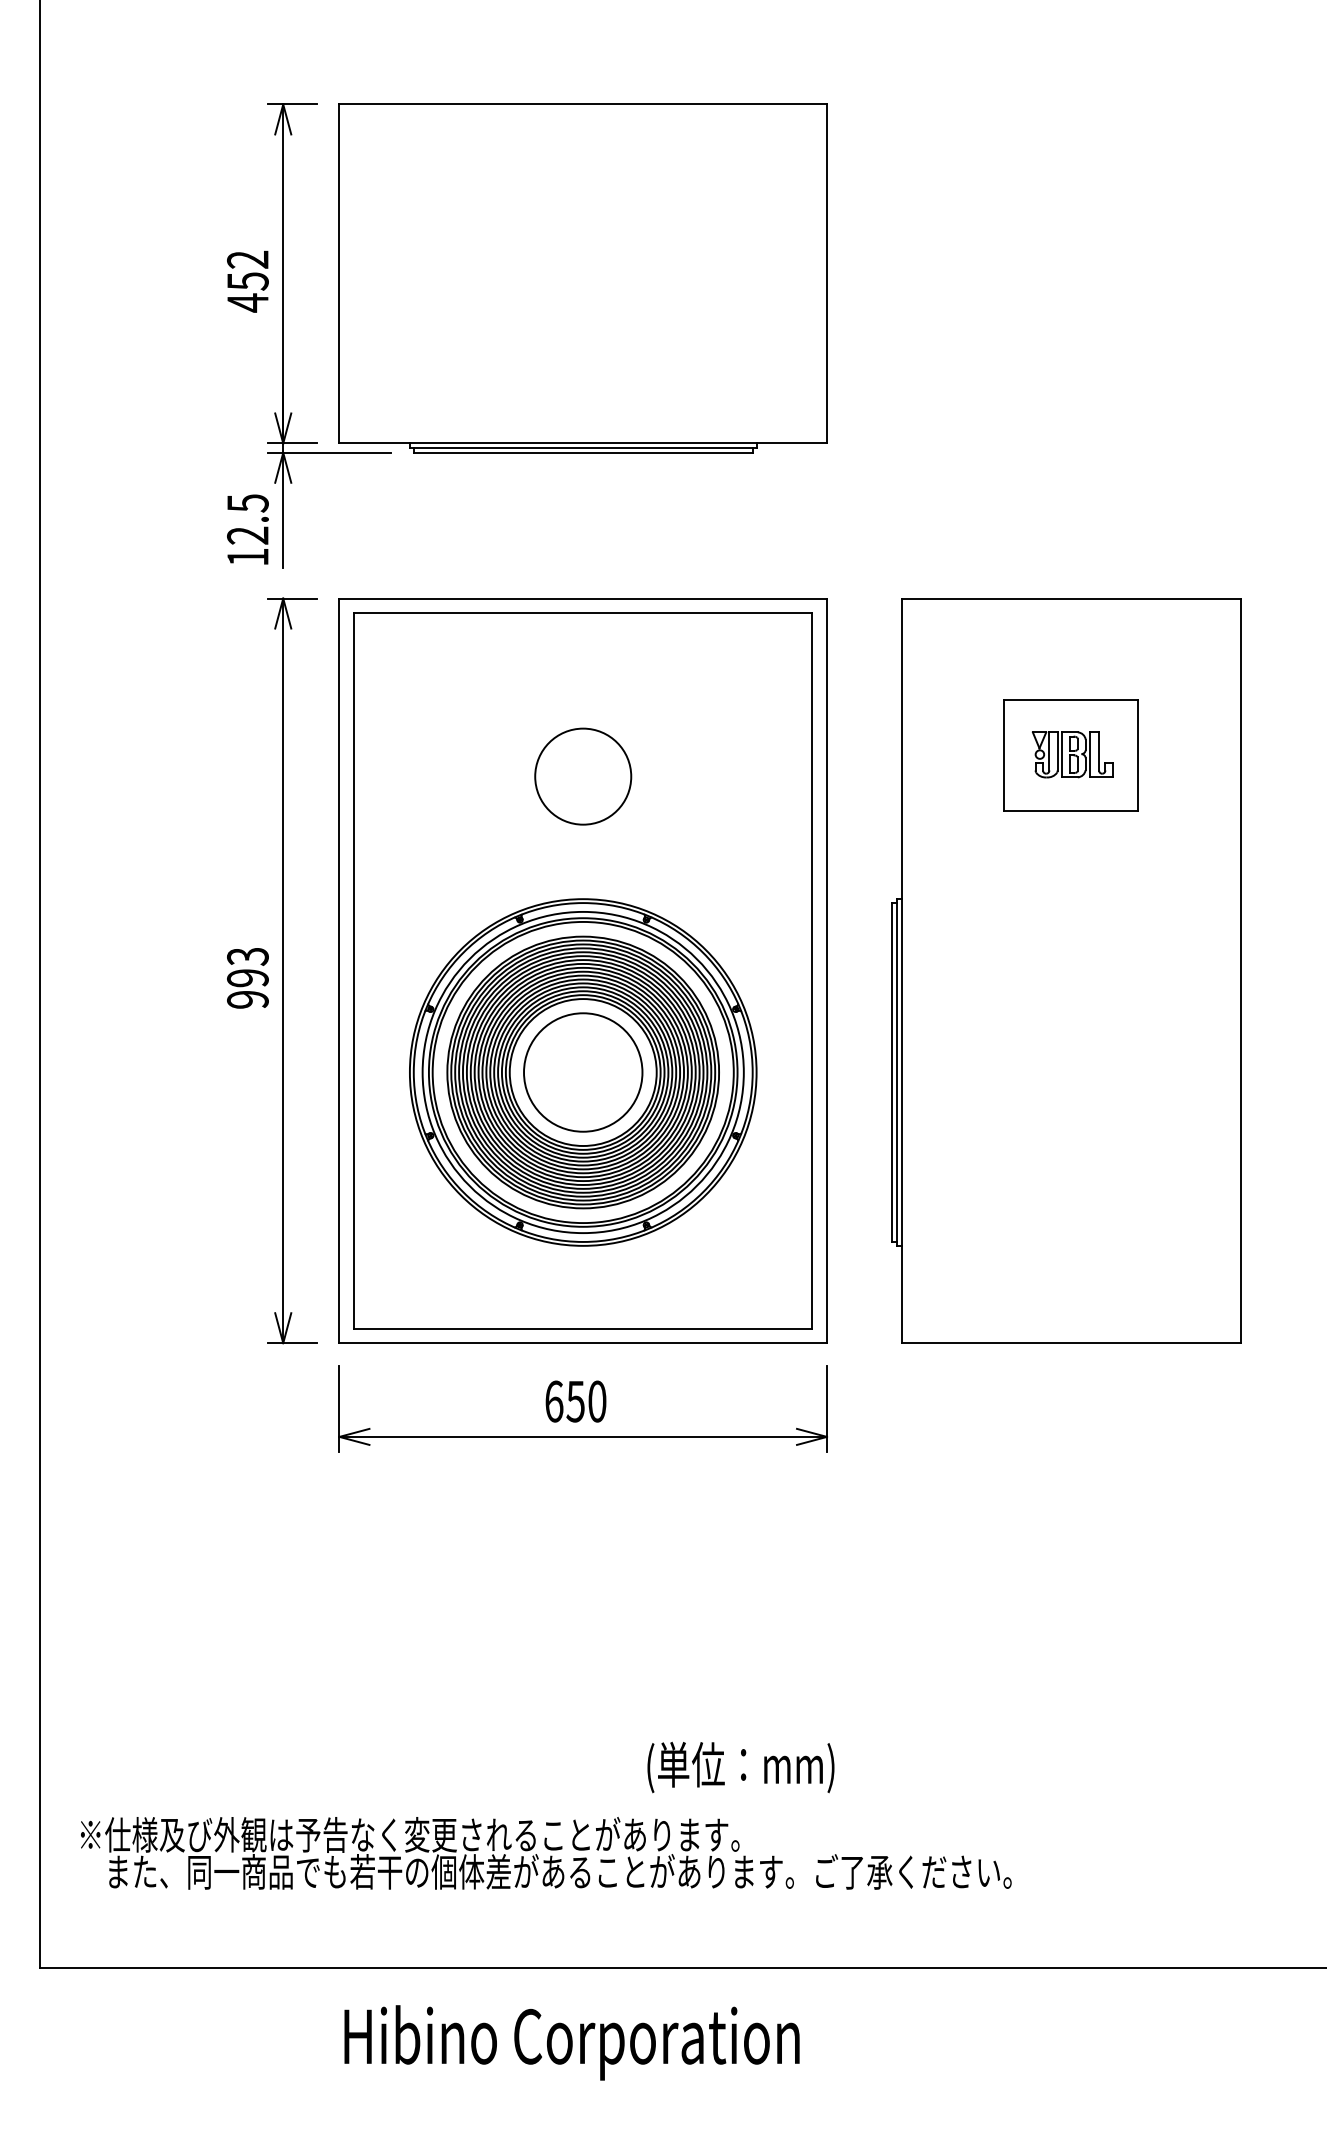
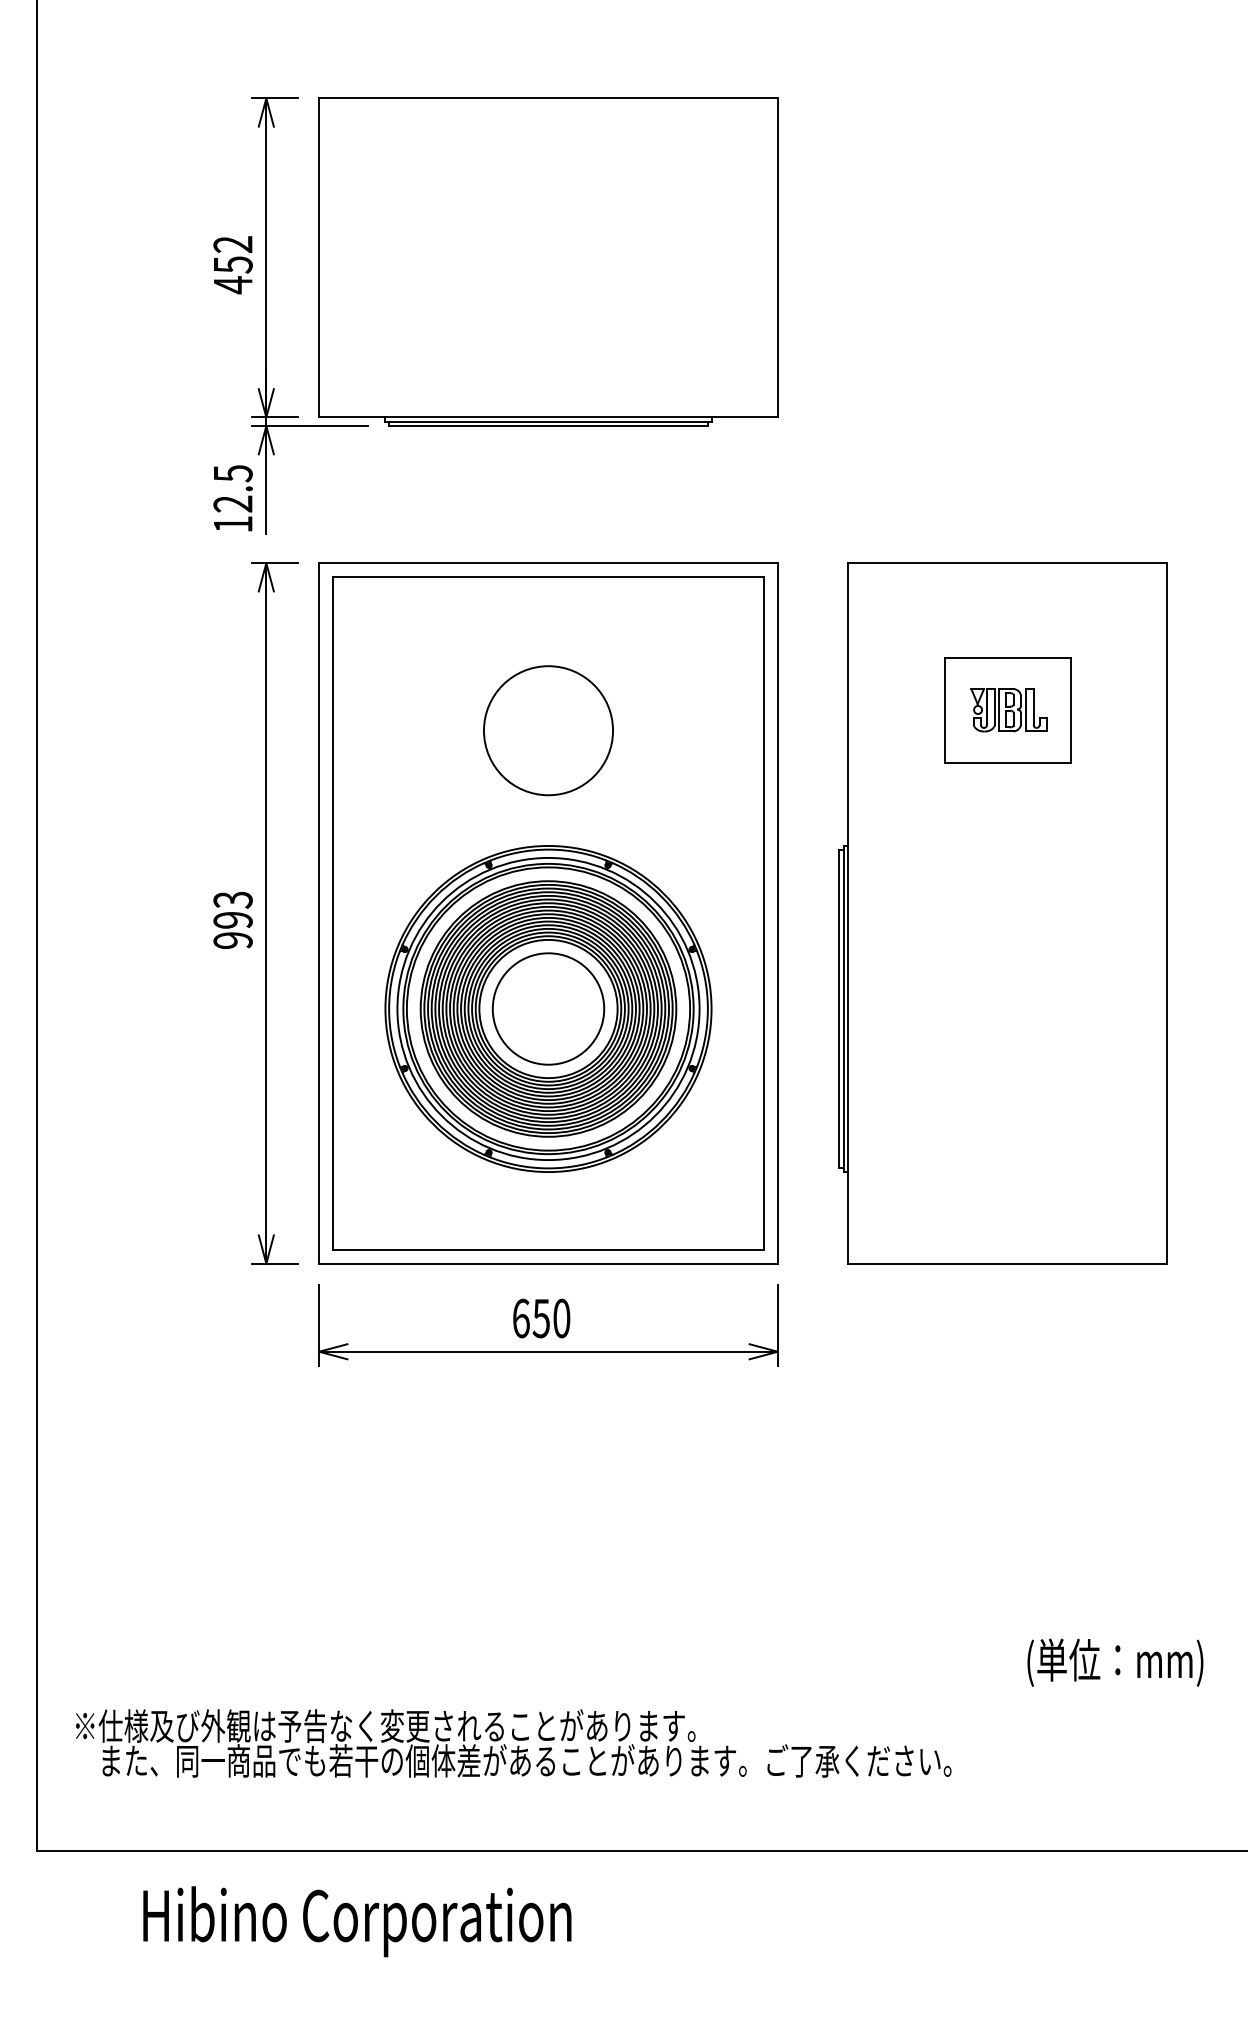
circle: (582, 776) -> (547, 730), size x1.43
text: (740, 1767) -> (1114, 1662), moved
text: (571, 2042) -> (356, 1921), moved

